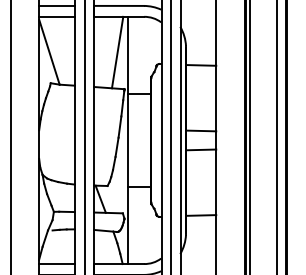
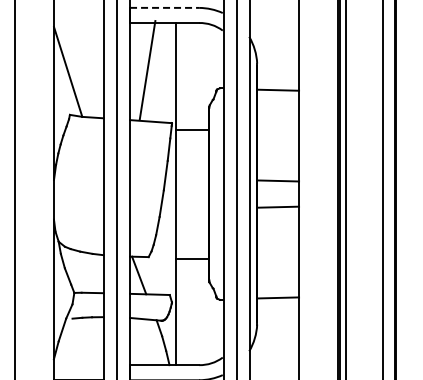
line: (56, 5) -> (78, 7), removed
line: (119, 5) -> (164, 7), solid -> dashed
line: (56, 17) -> (78, 23), removed
line: (117, 52) -> (147, 70), moved
line: (56, 264) -> (78, 365), removed

